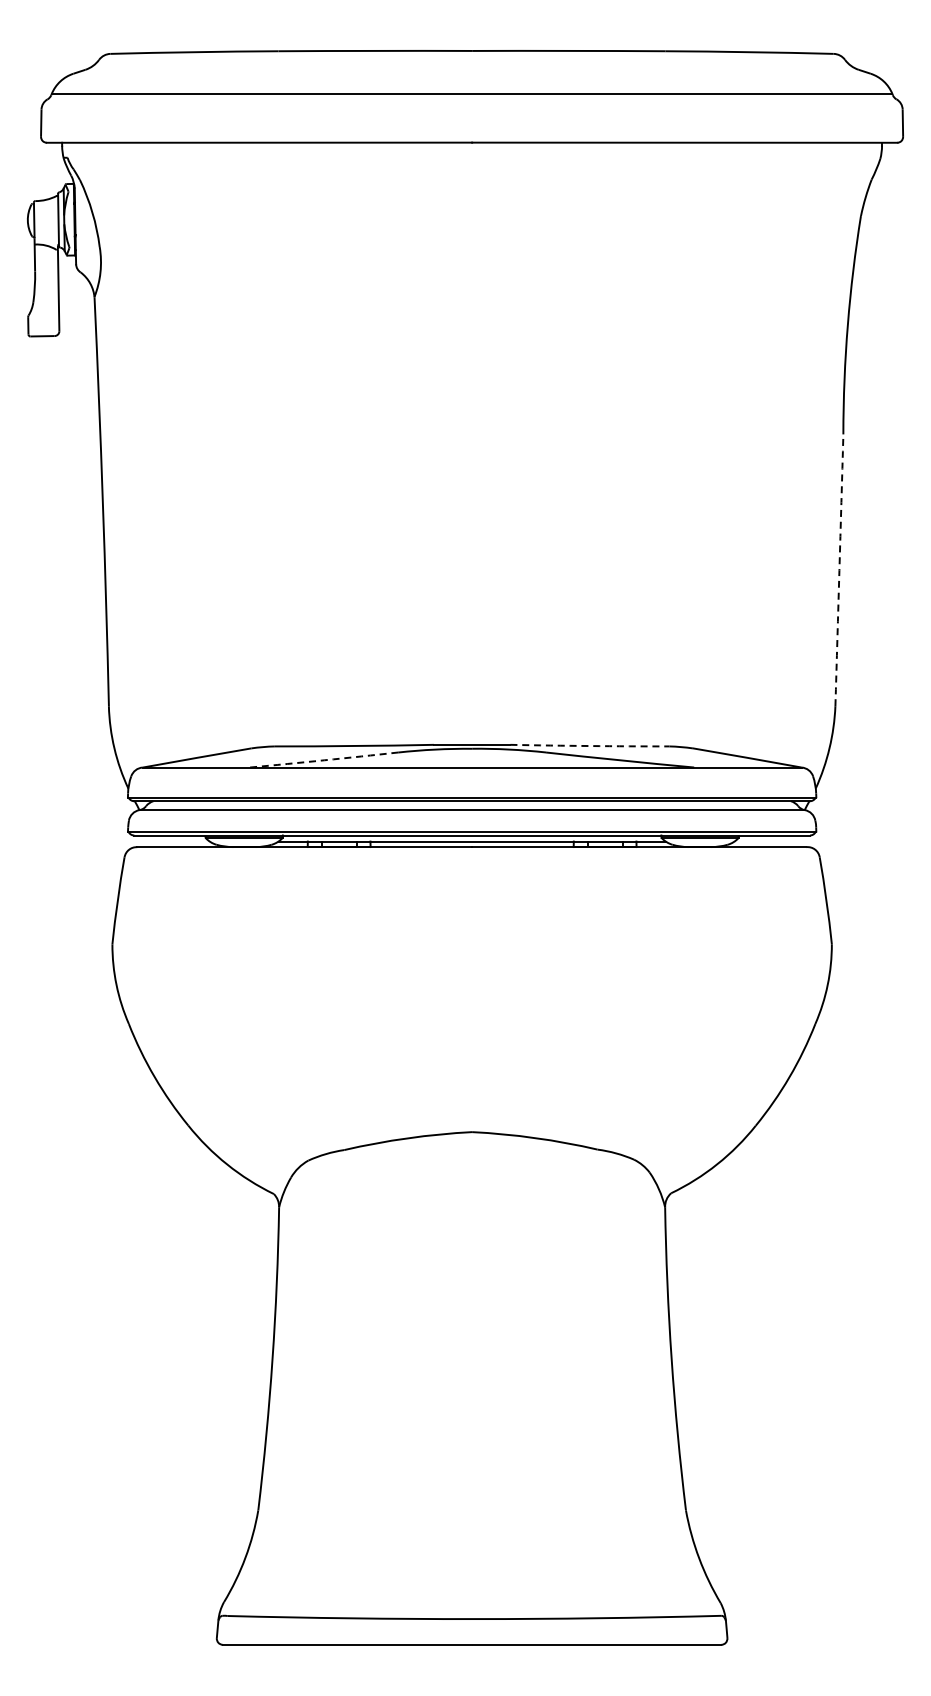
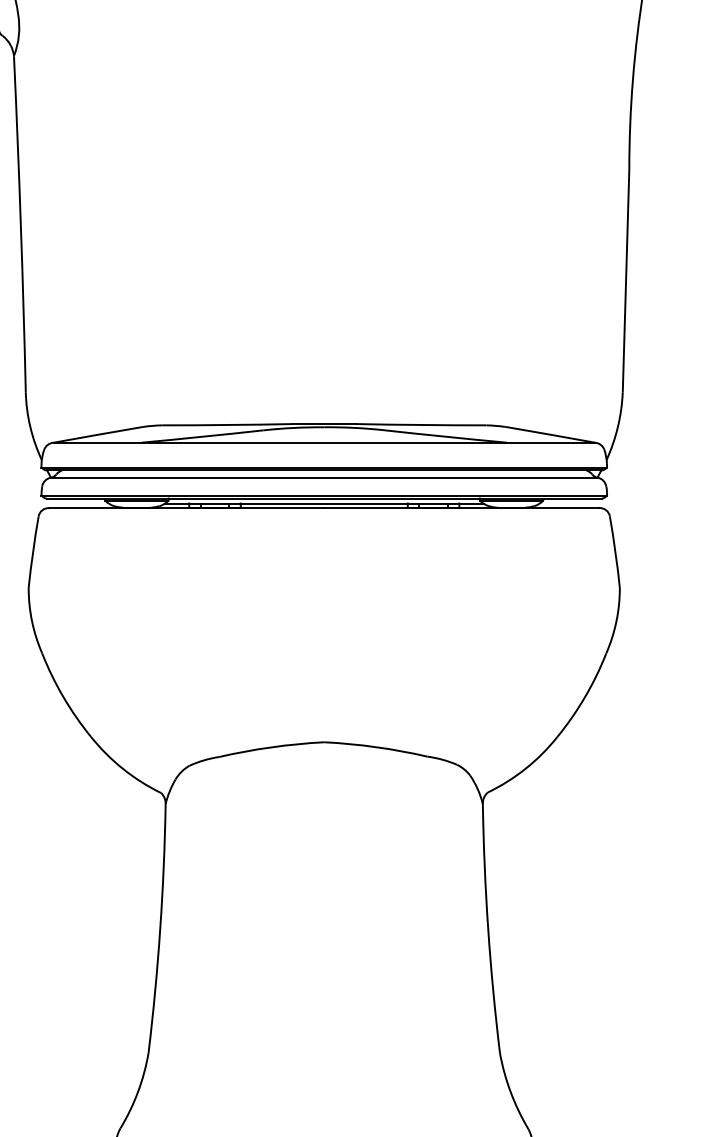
arc: (839, 570) -> (626, 280), dashed -> solid
arc: (589, 746) -> (420, 425), dashed -> solid
arc: (324, 760) -> (202, 436), dashed -> solid

